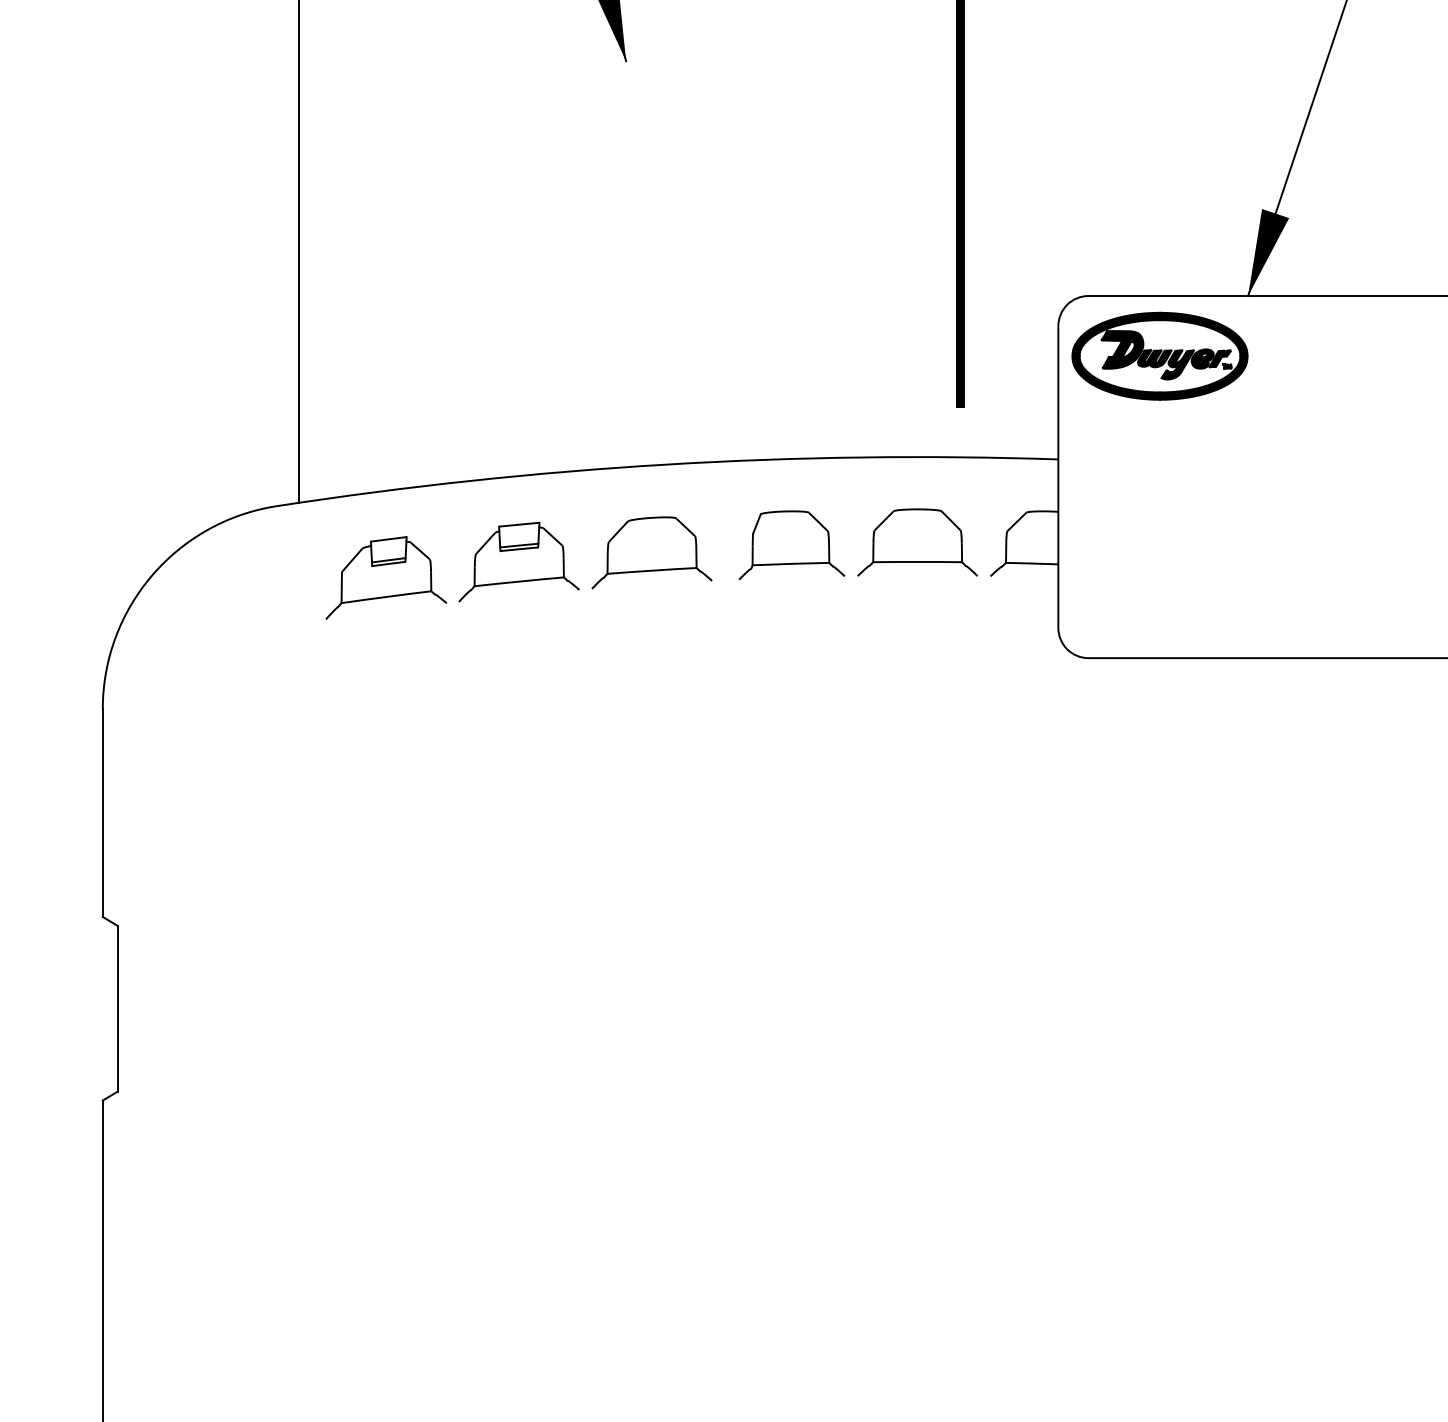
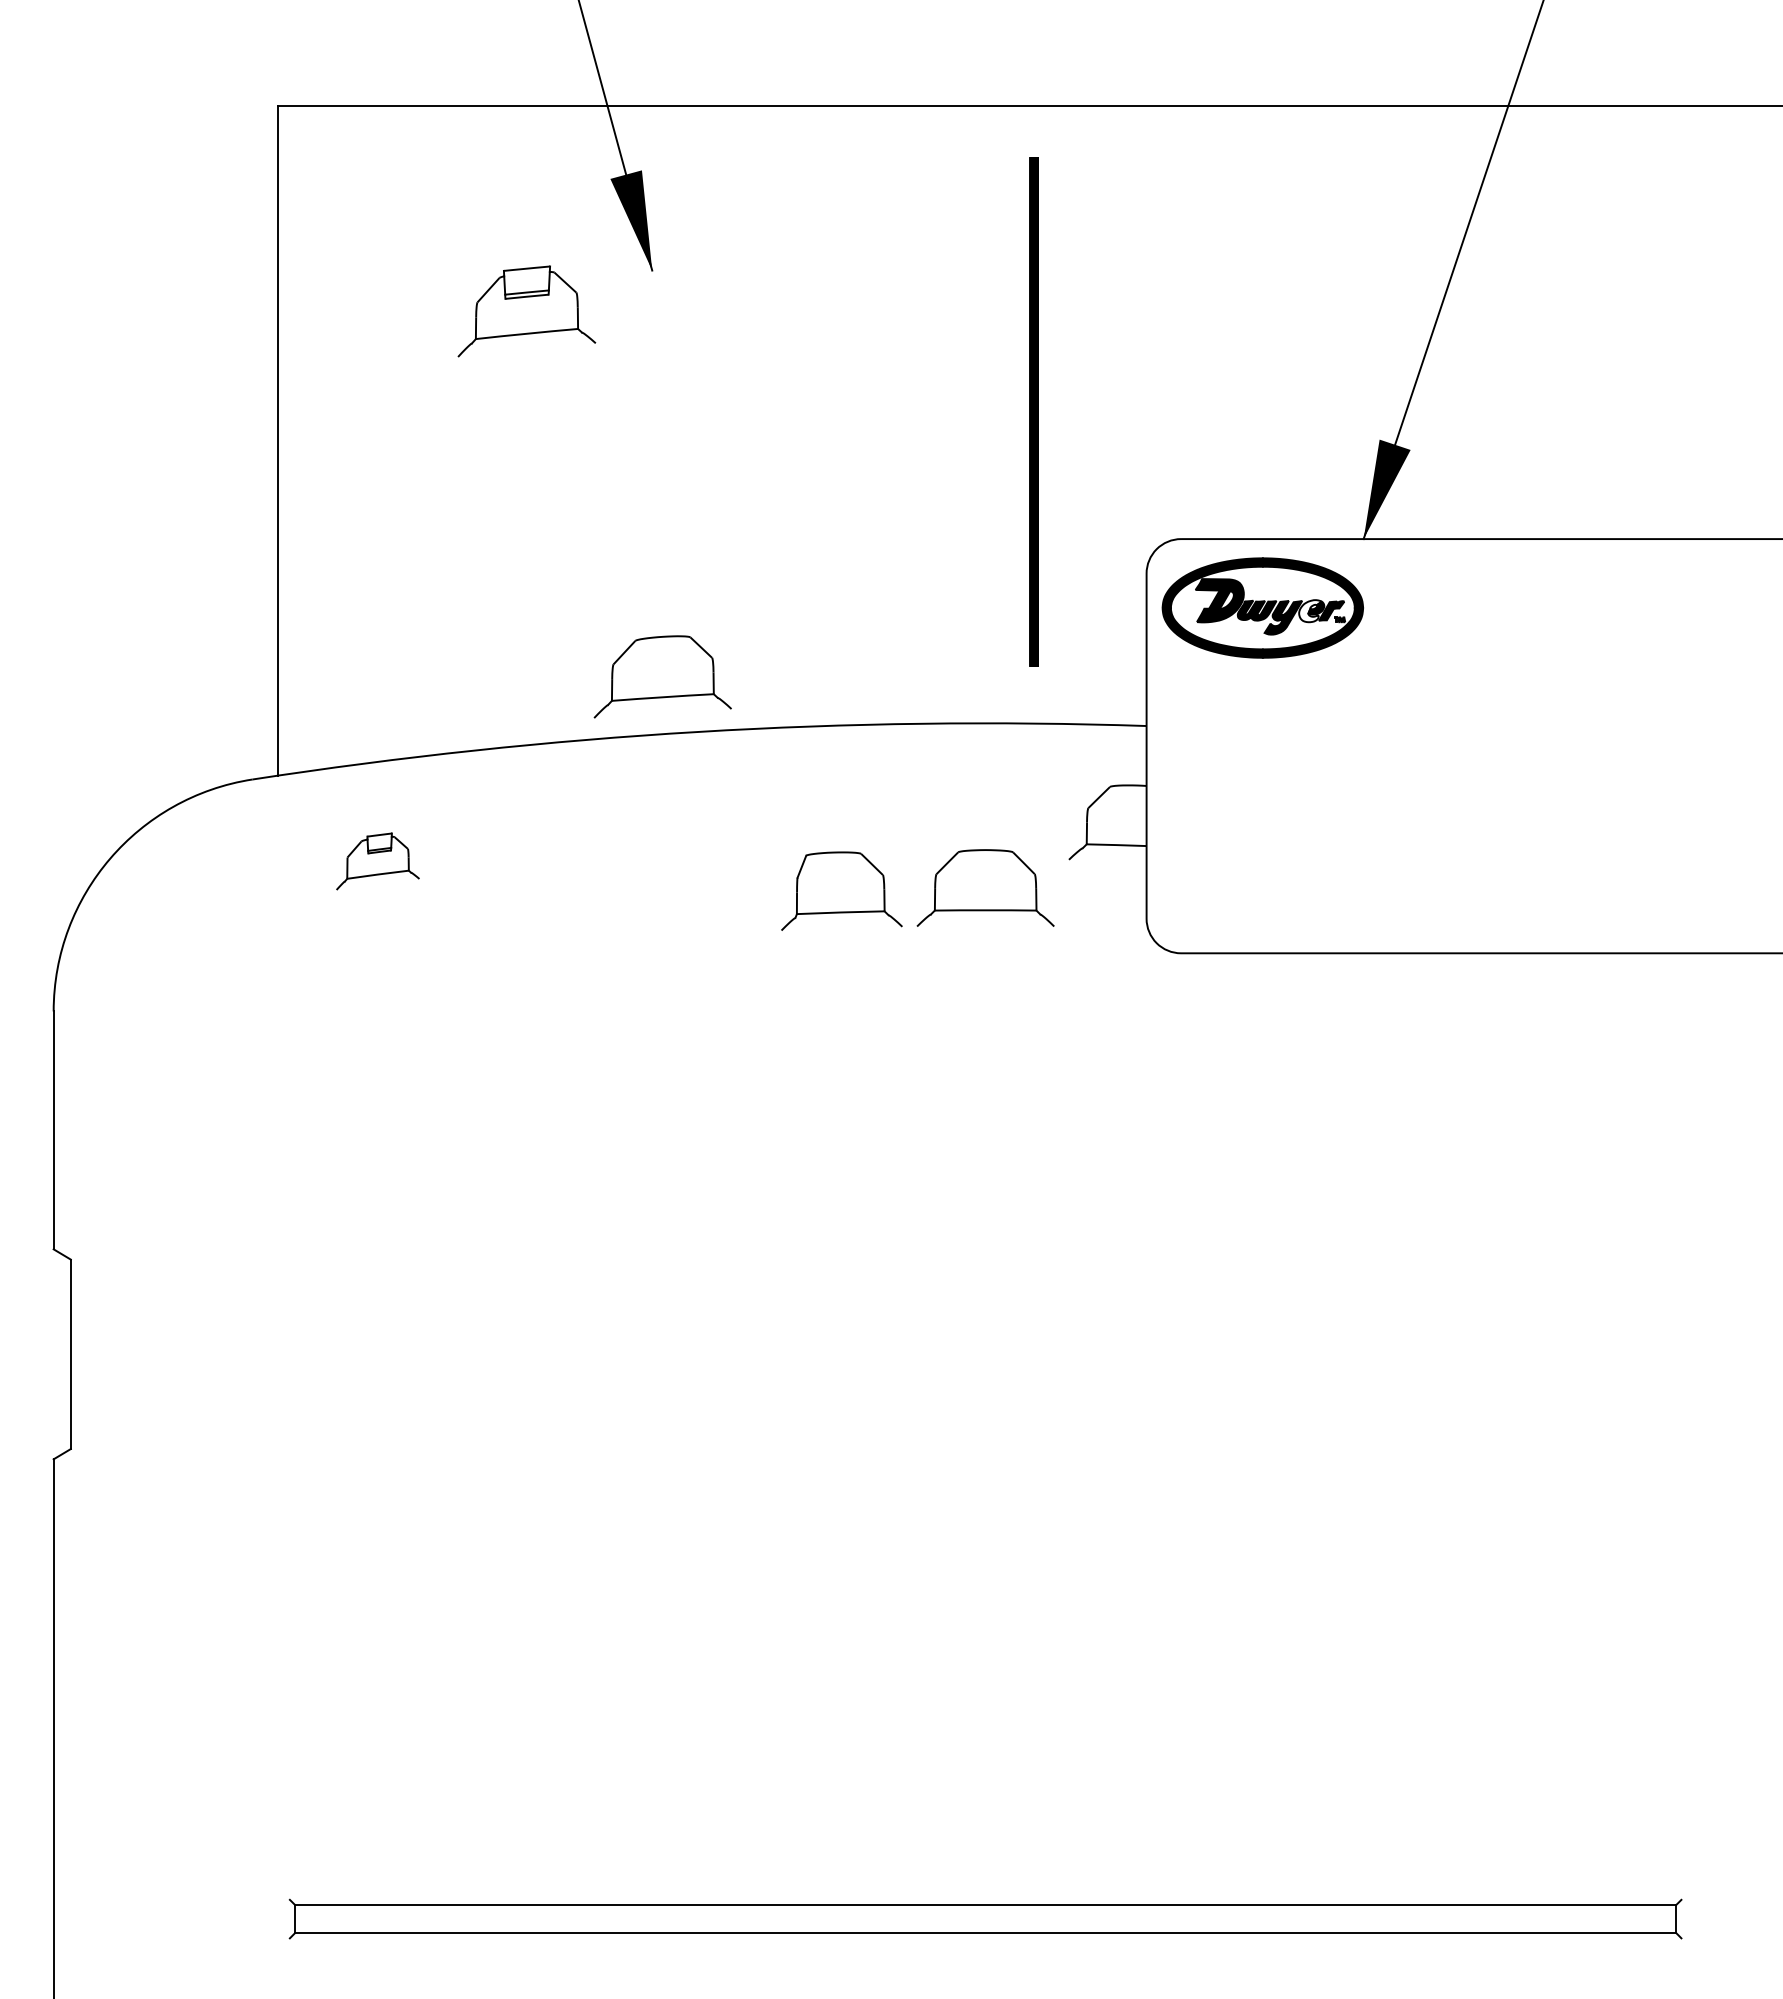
fill: (1201, 359) -> (1310, 611), removed
part: (917, 542) -> (985, 887), moved
part: (791, 544) -> (841, 890), moved
part: (651, 552) -> (662, 676), moved
part: (518, 562) -> (526, 311), moved
part: (385, 577) -> (377, 861), size x0.6

